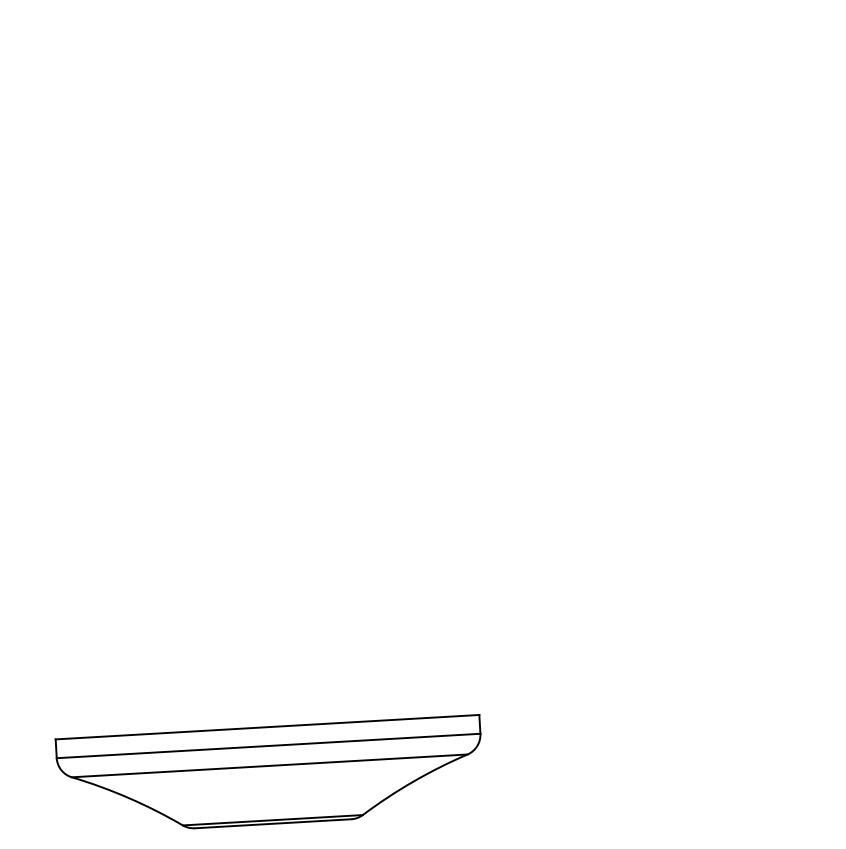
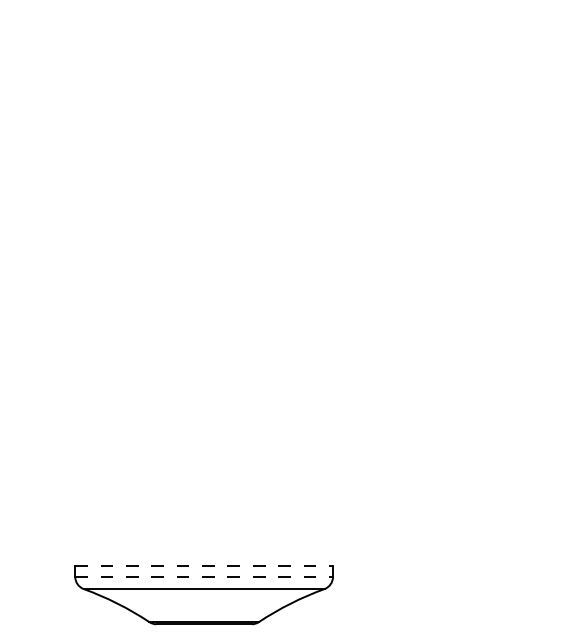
line: (268, 727) -> (204, 565), solid -> dashed
line: (269, 745) -> (204, 576), solid -> dashed

